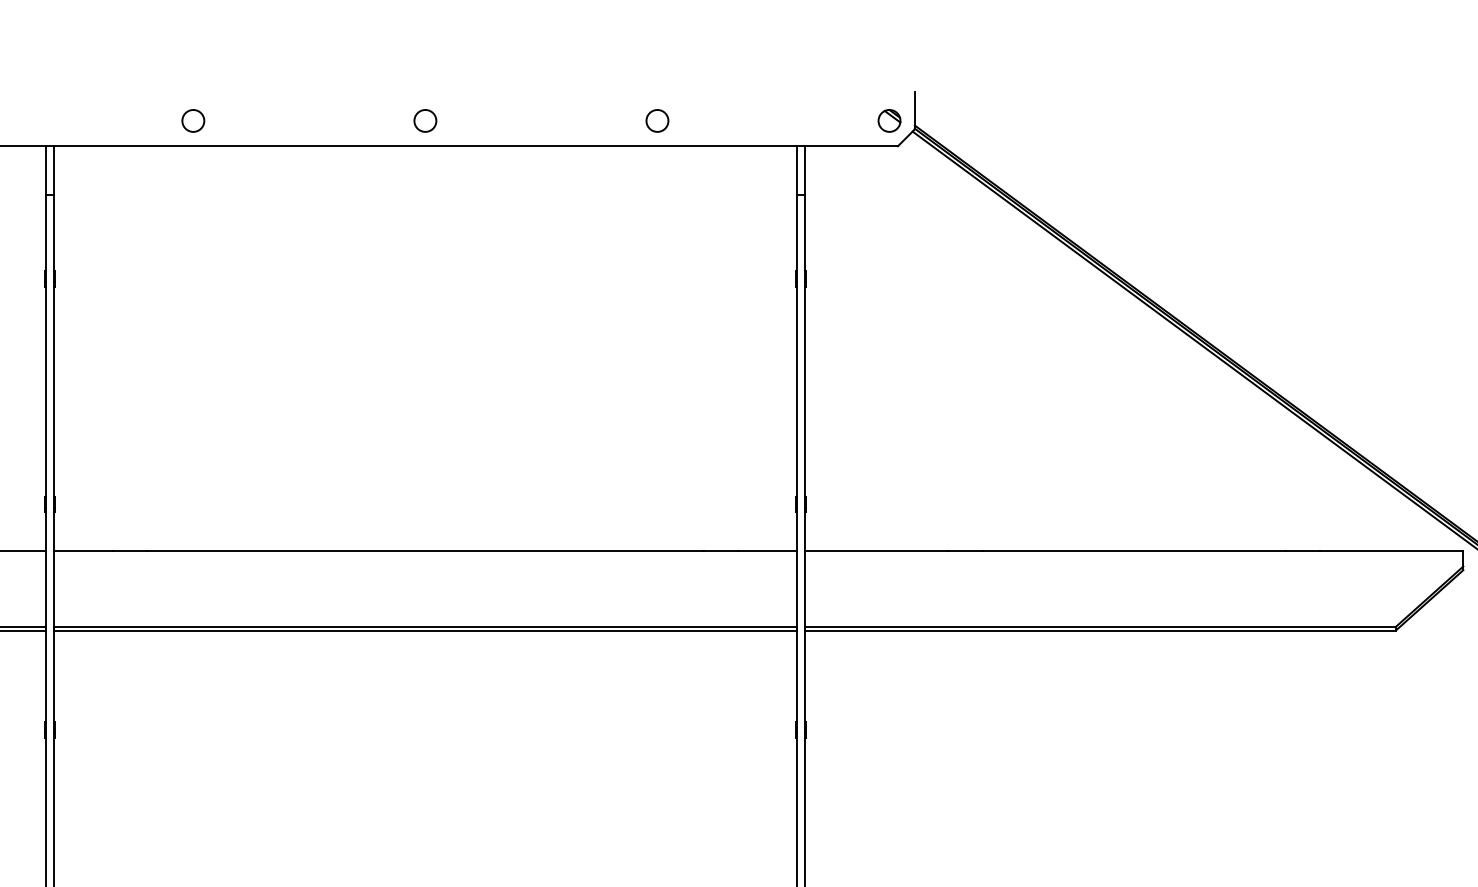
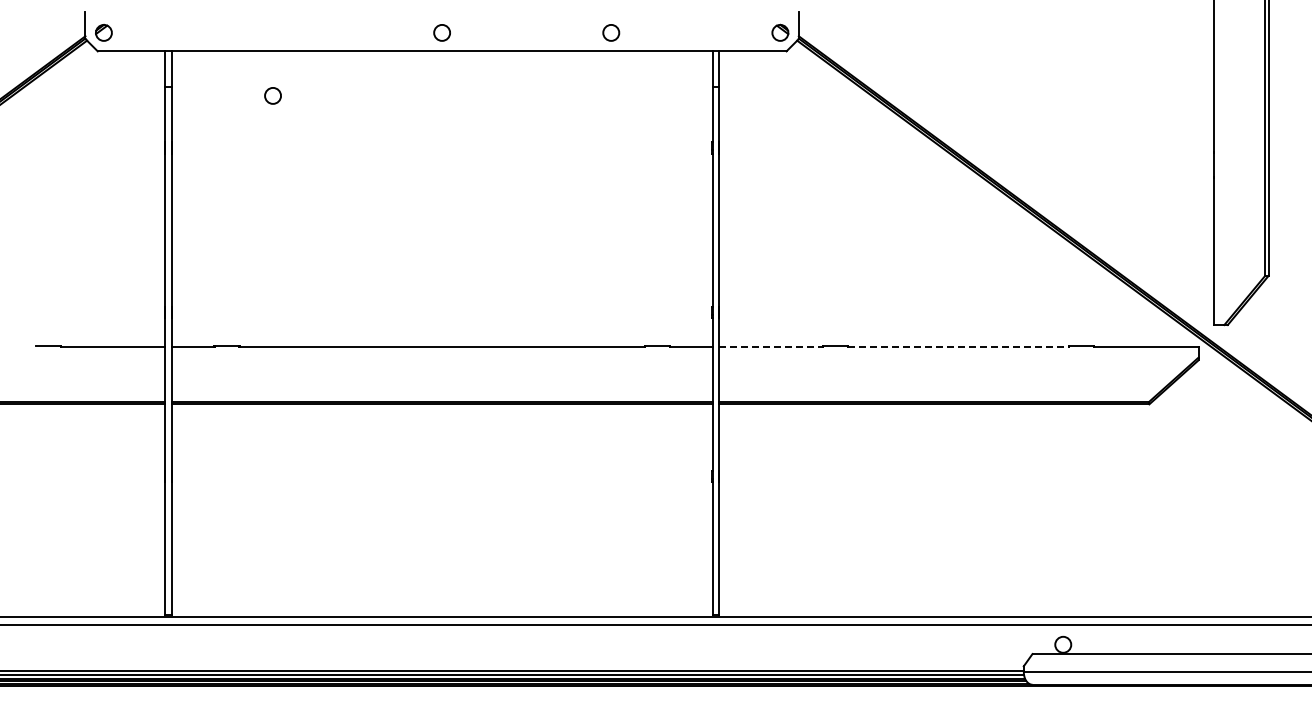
circle: (192, 120) -> (272, 95), moved
line: (877, 551) -> (771, 346), solid -> dashed
line: (1133, 551) -> (958, 346), solid -> dashed

